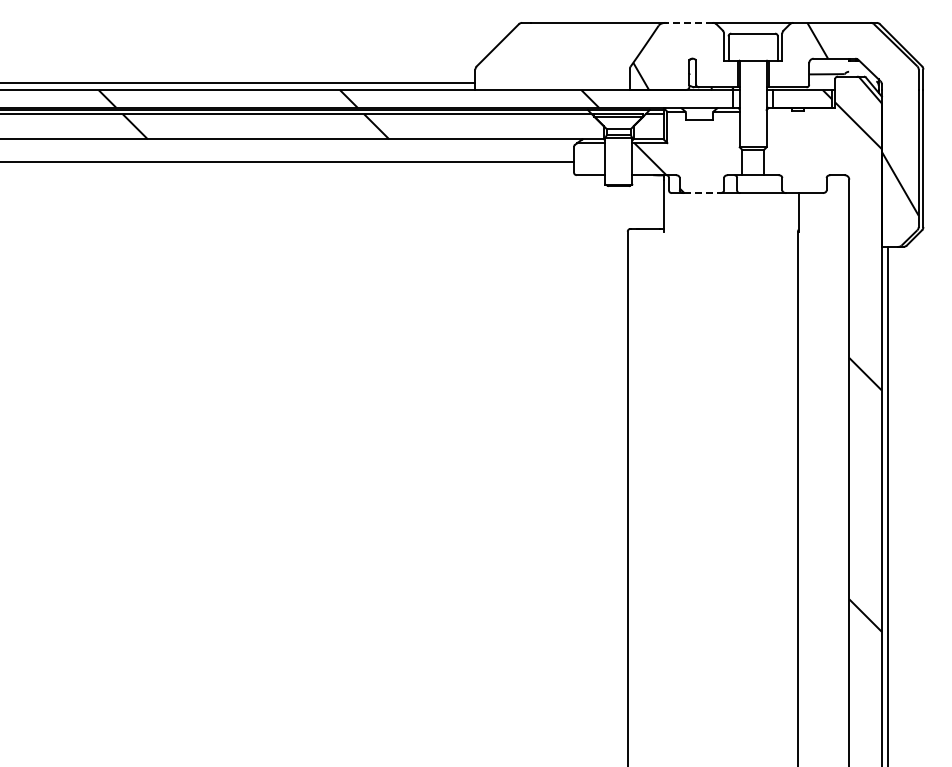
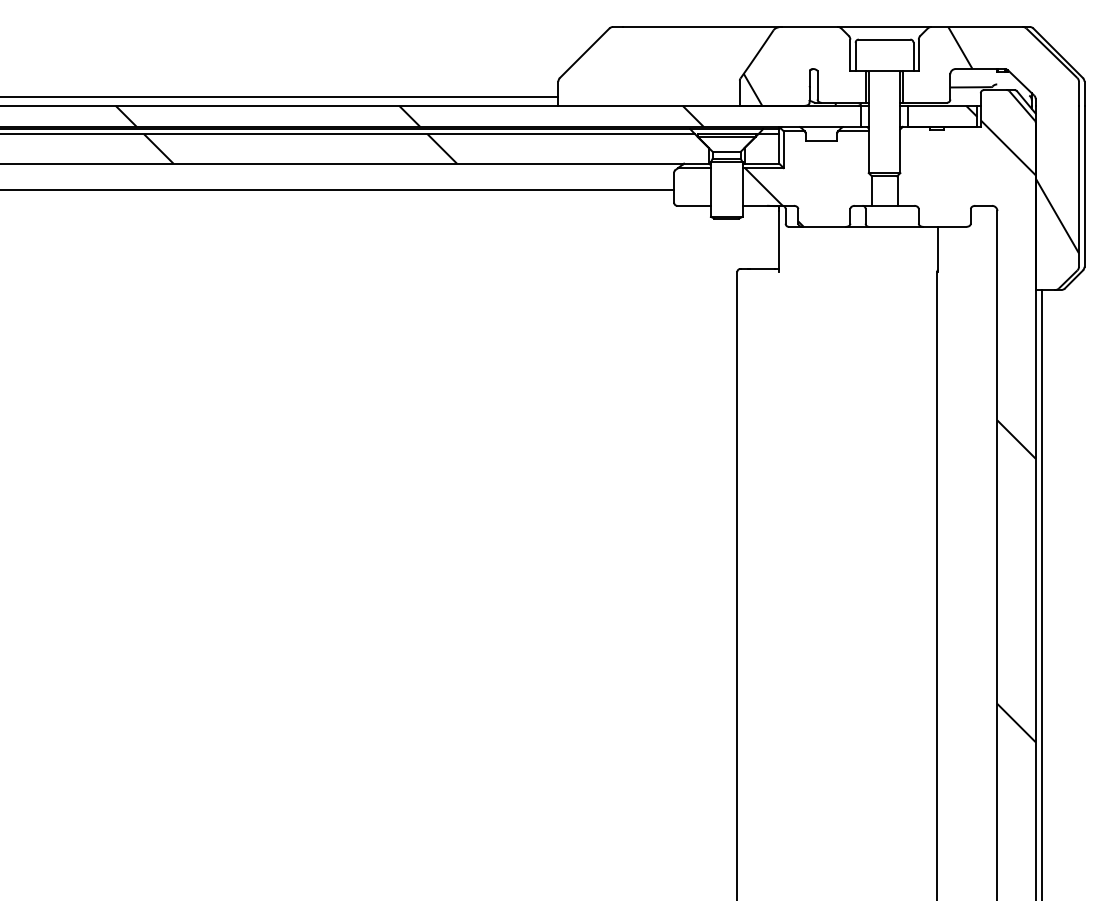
line: (689, 22) -> (809, 26), dashed -> solid
line: (702, 193) -> (825, 227), dashed -> solid

